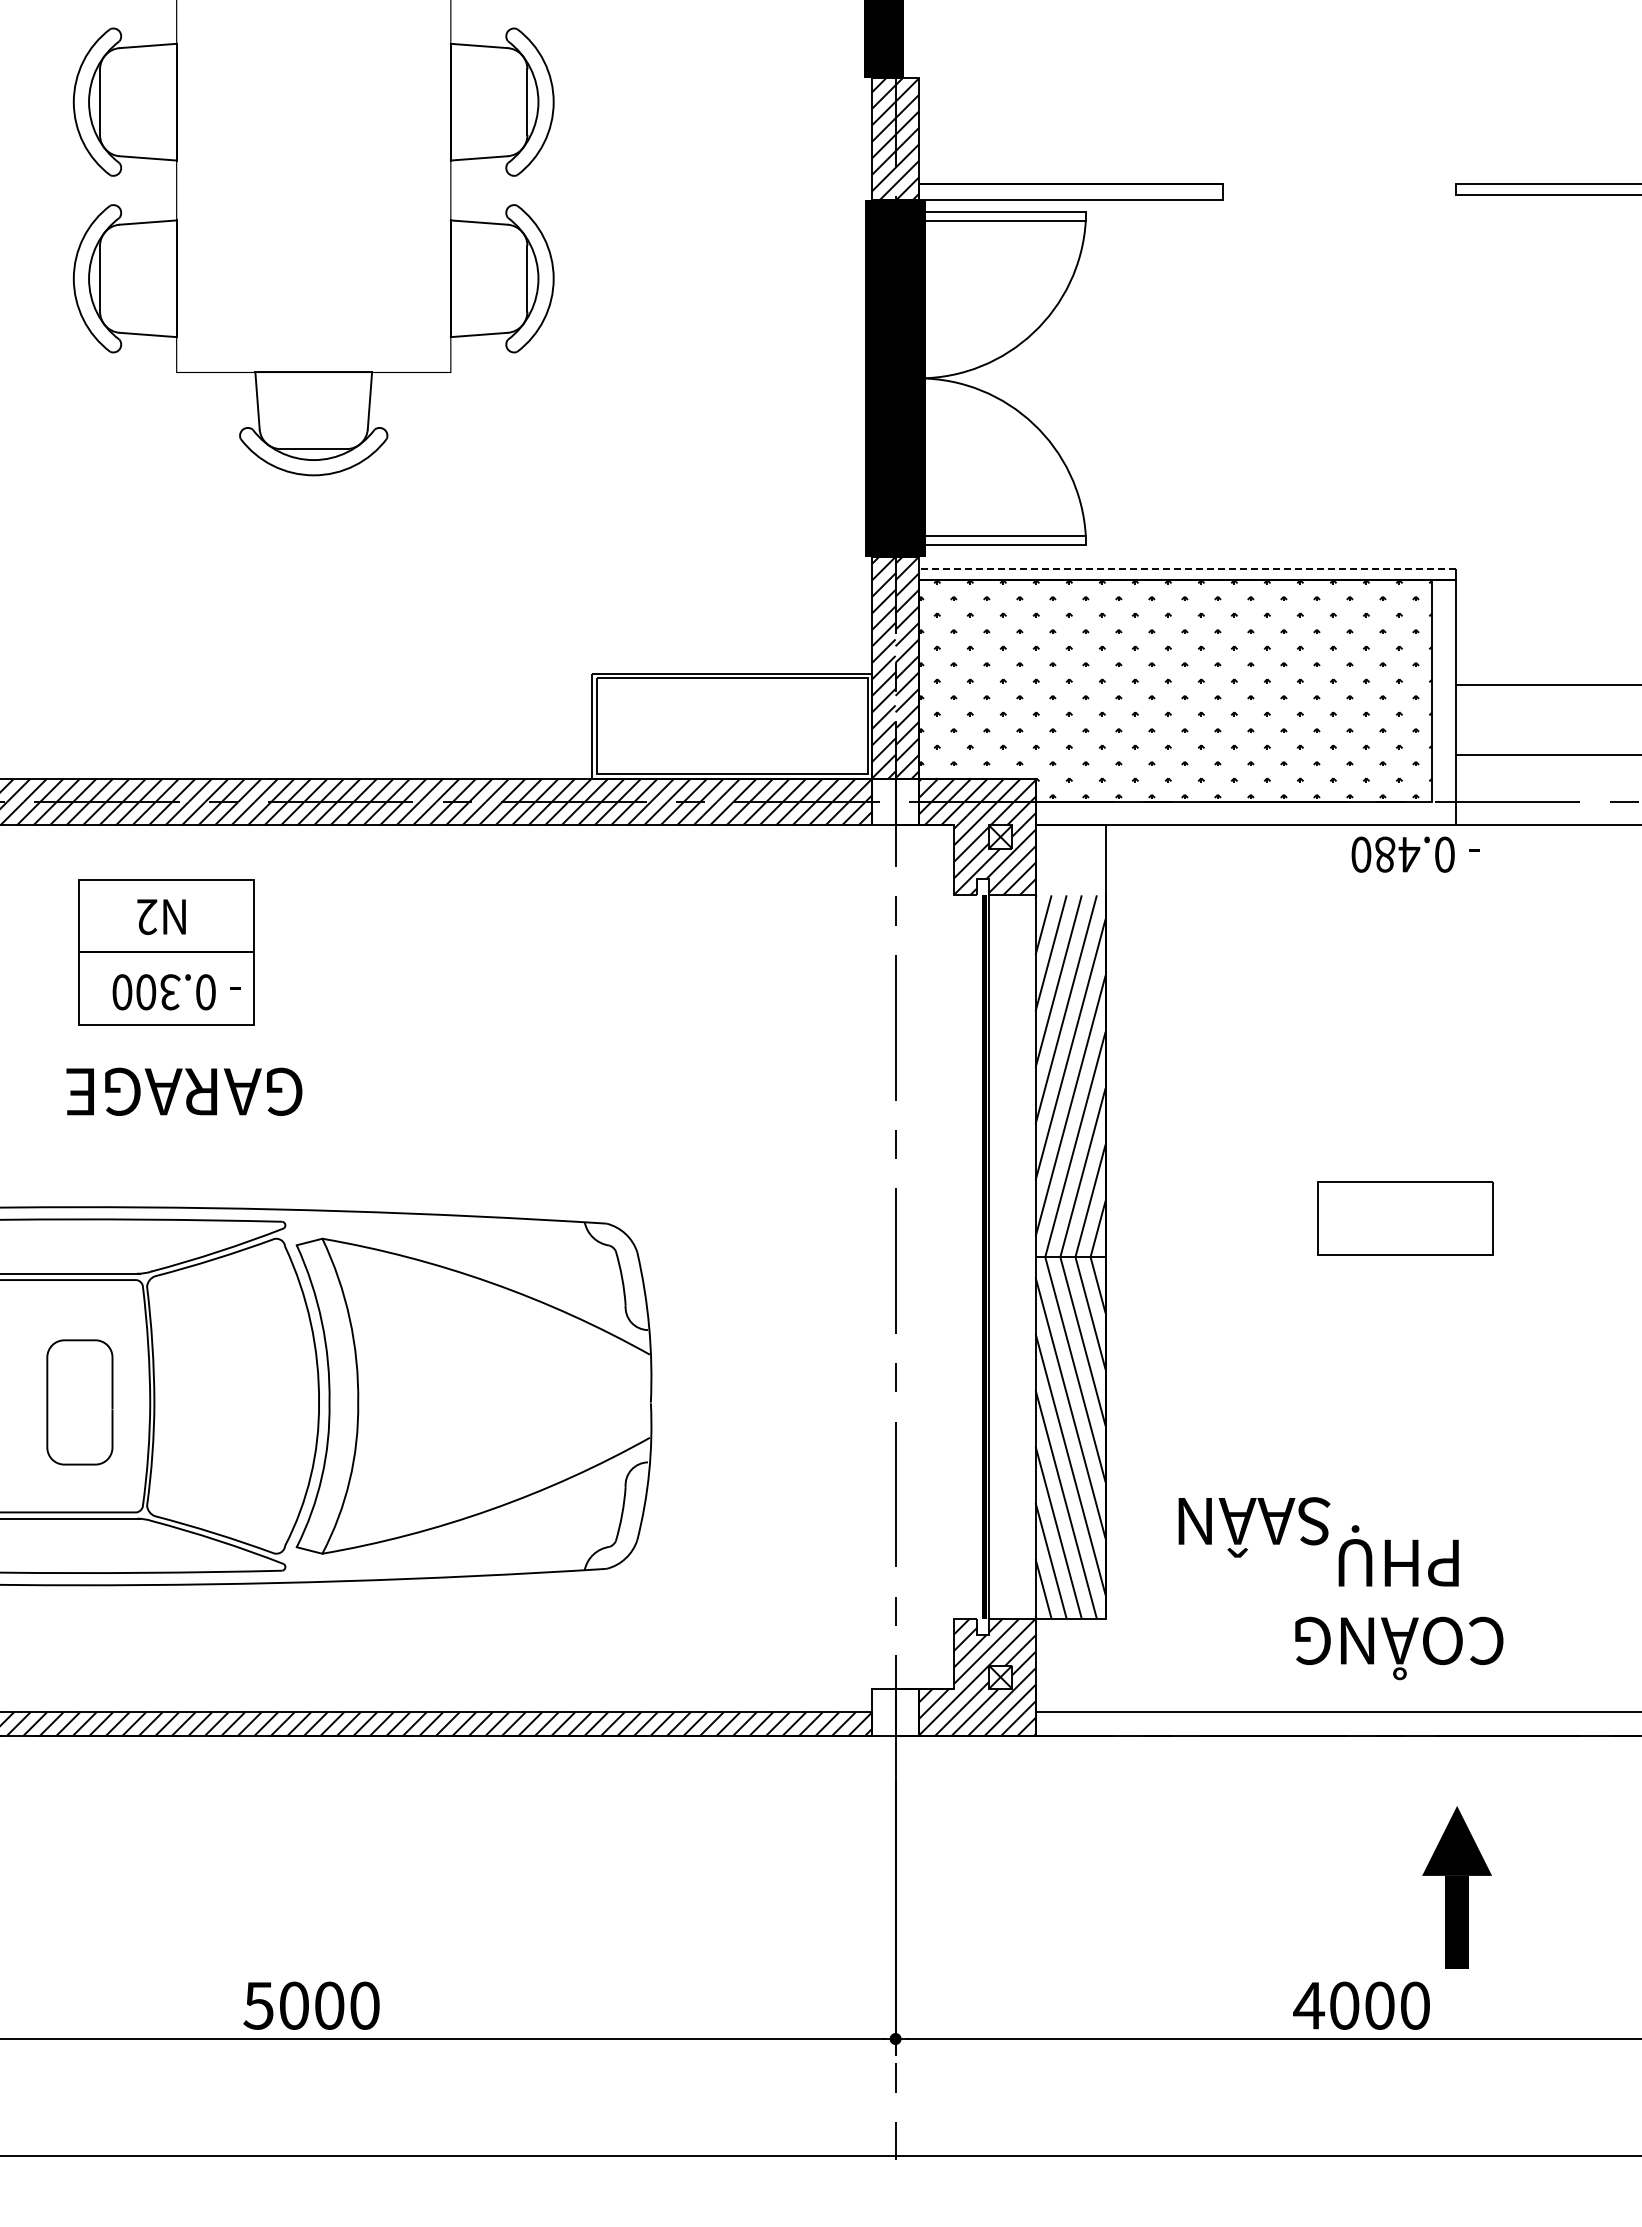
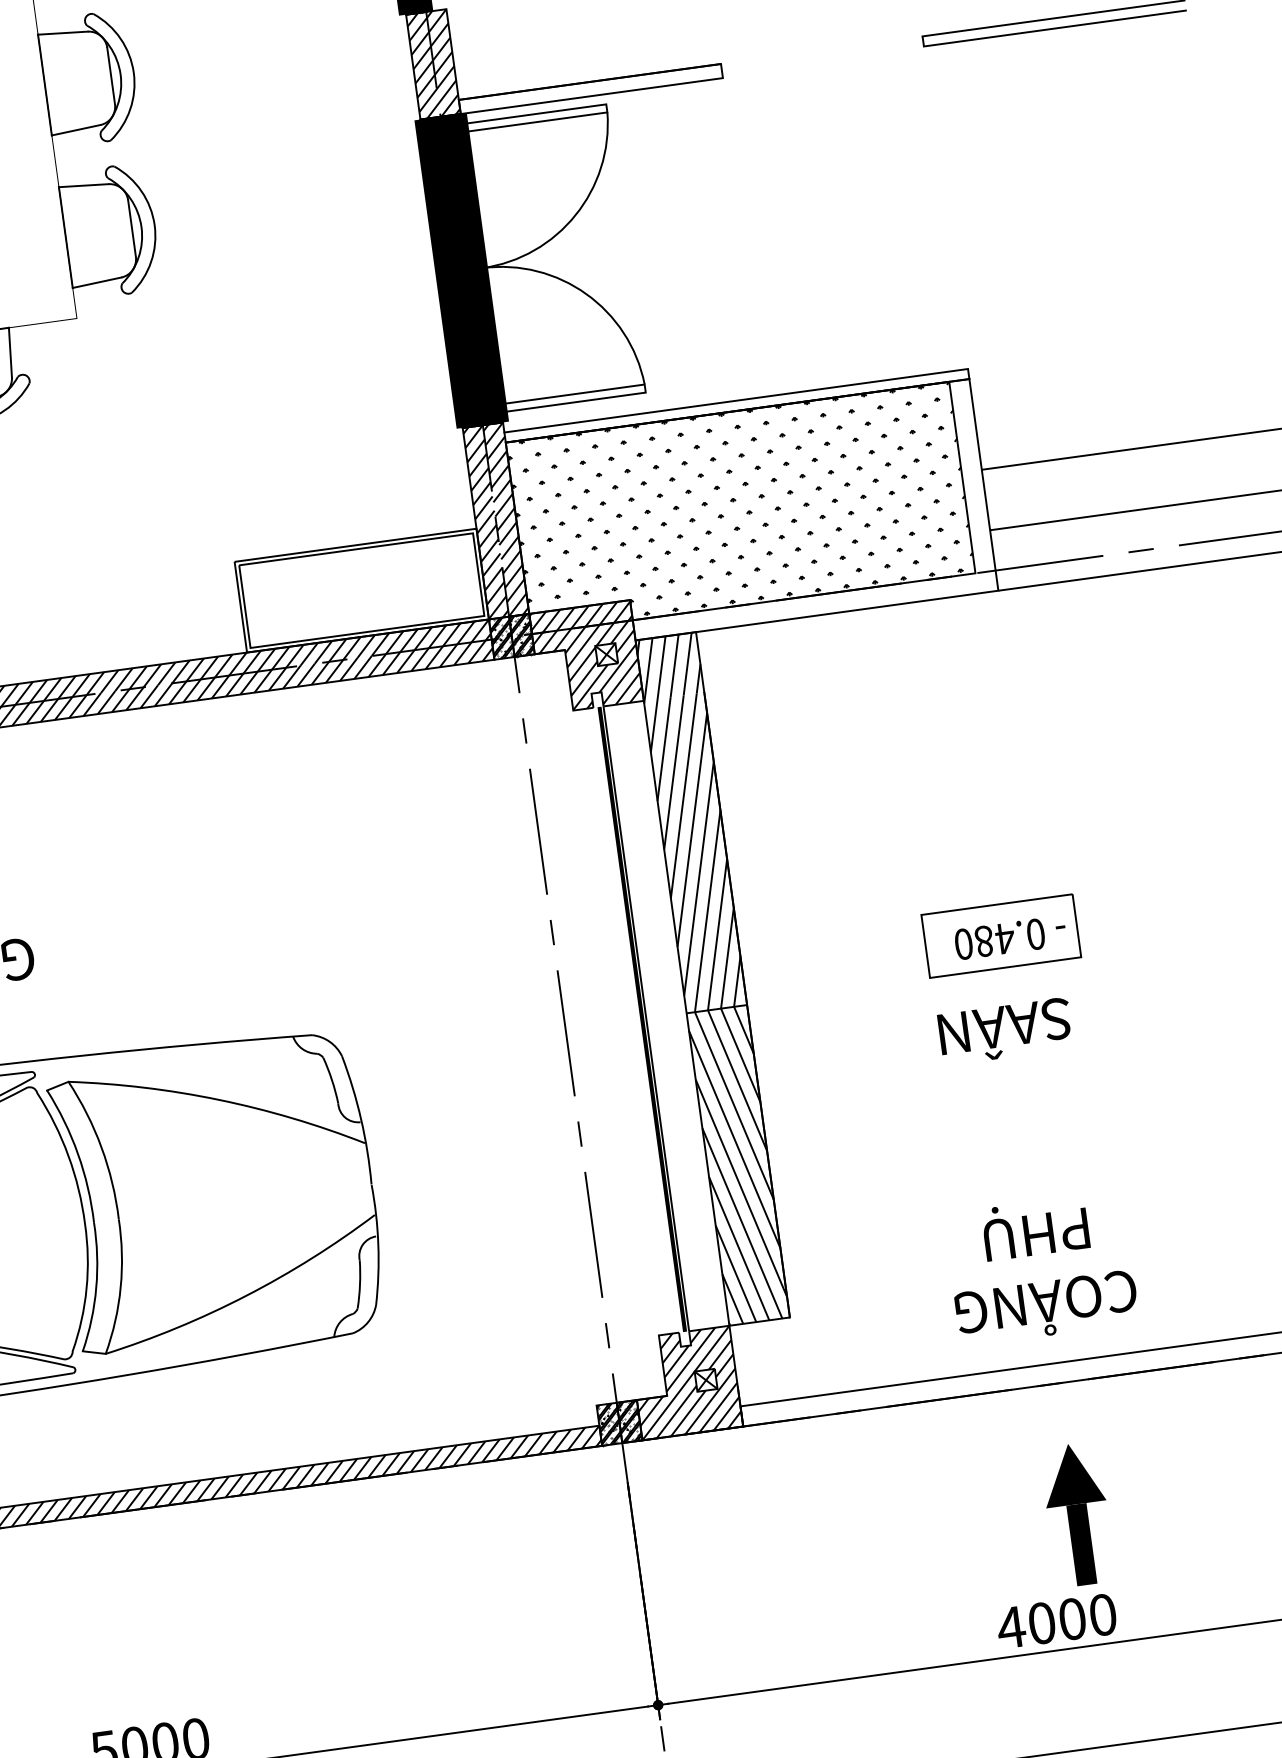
line: (1186, 568) -> (735, 400), dashed -> solid
hatch: (895, 801) -> (511, 636), added
text: (1415, 854) -> (1010, 937), moved
hatch: (1070, 860) -> (669, 666), added
text: (1254, 1527) -> (1005, 1031), moved
hatch: (895, 1711) -> (619, 1422), added
part: (1456, 1887) -> (1077, 1514), moved

